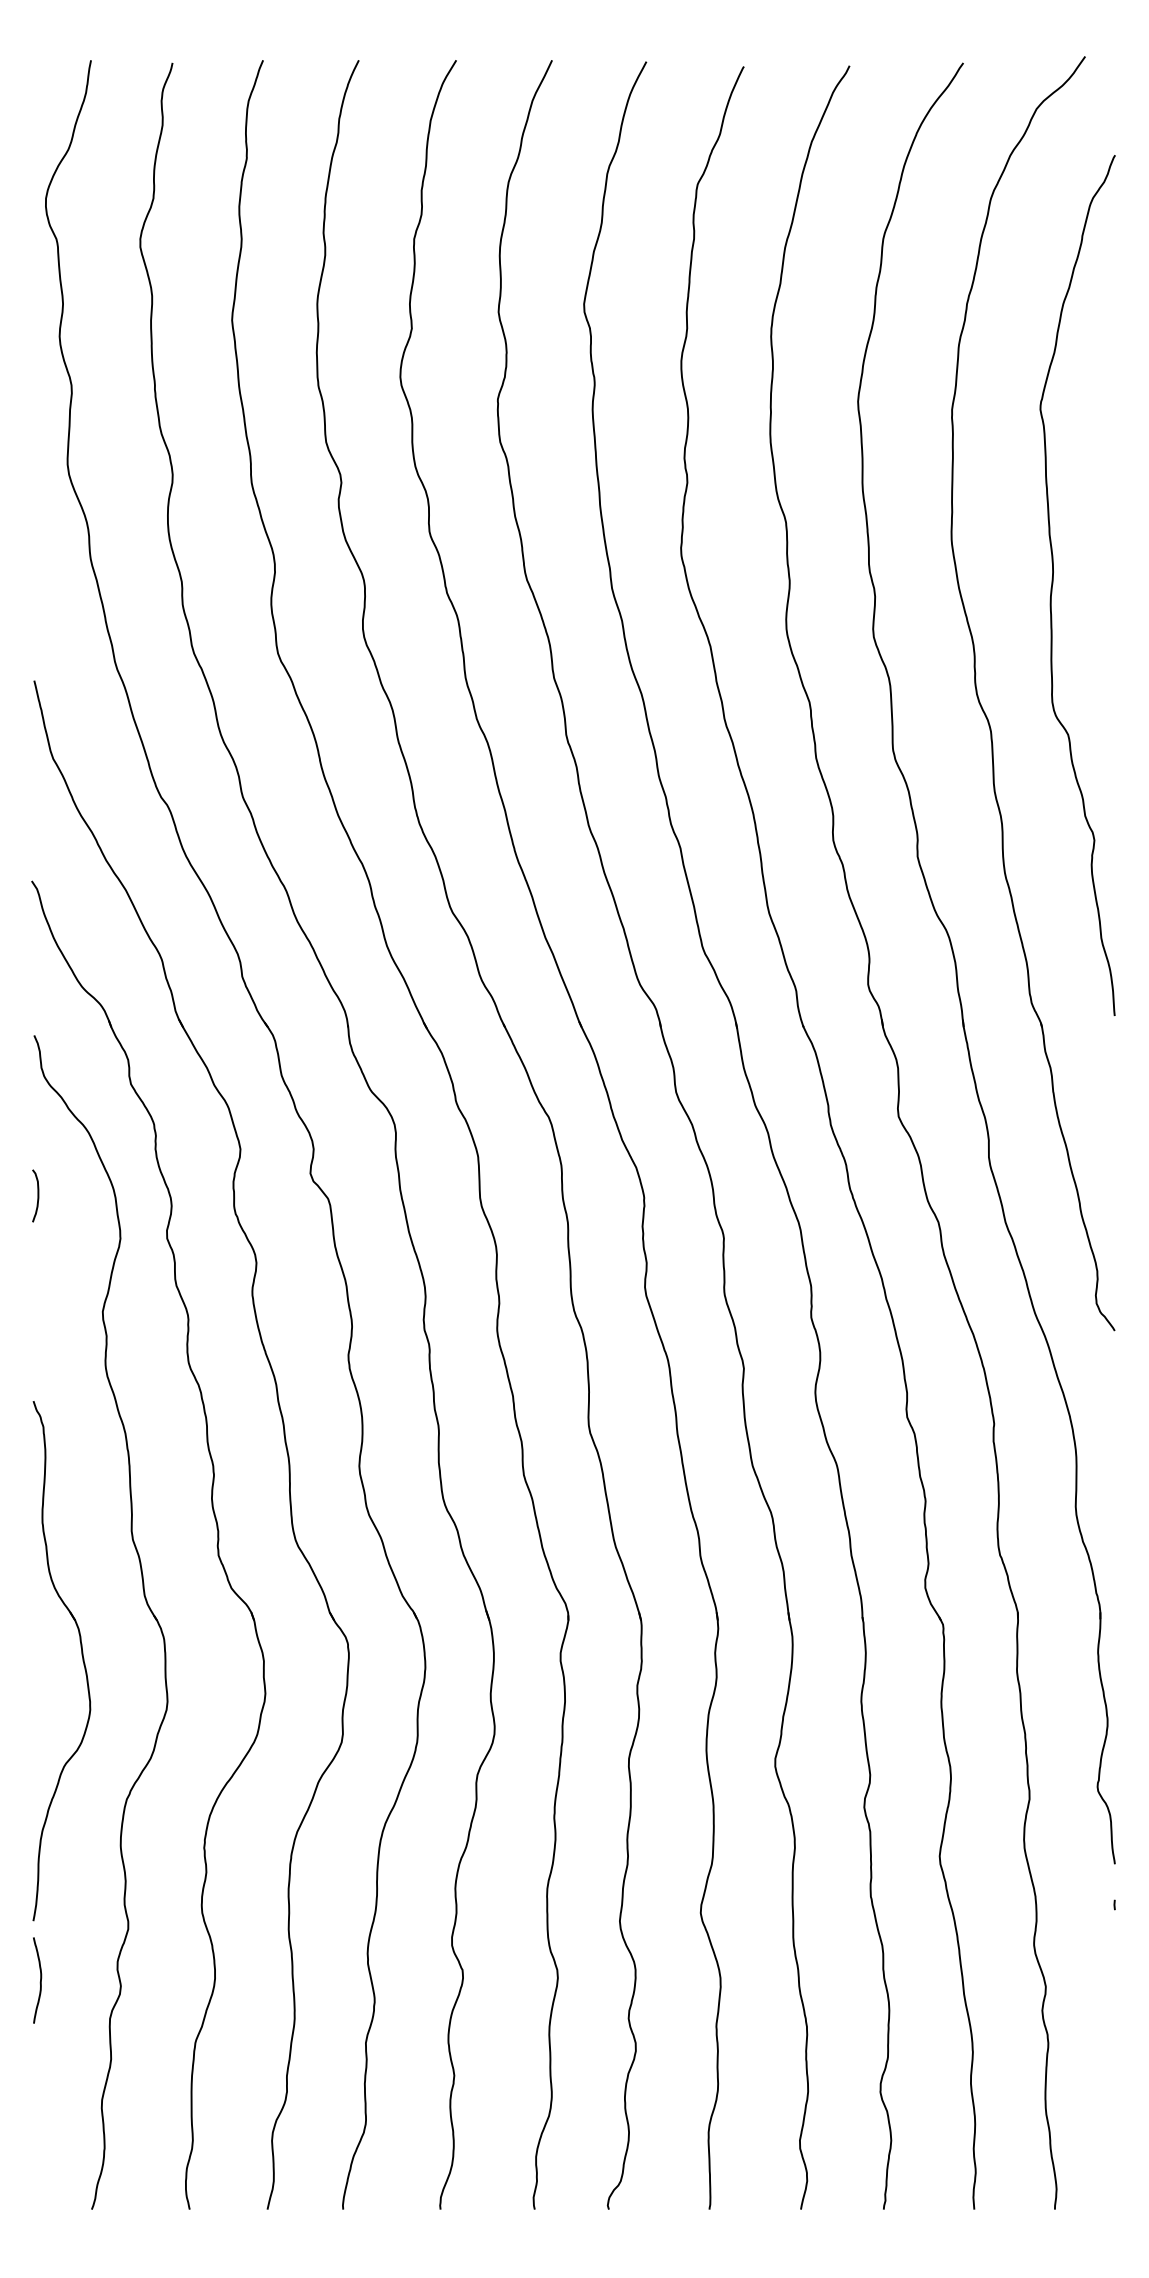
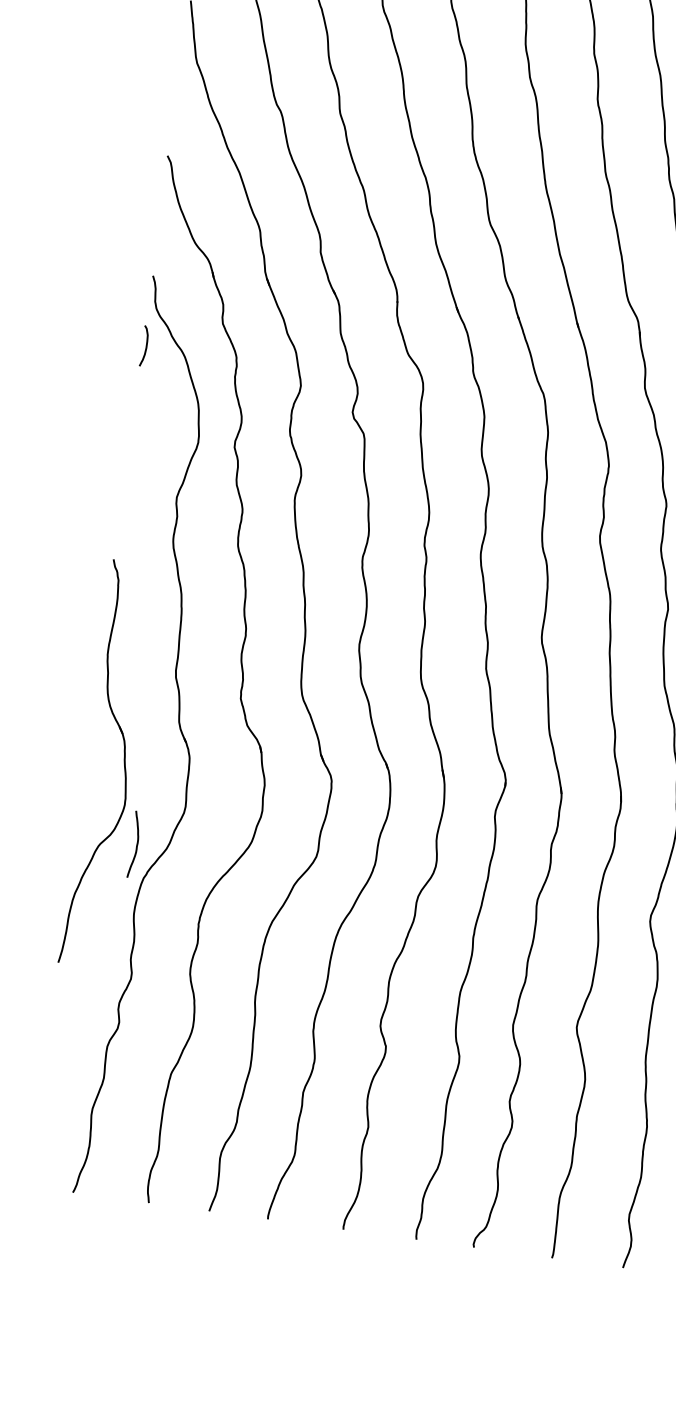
curve: (37, 1195) -> (145, 345), moved
curve: (39, 1982) -> (135, 846), moved

